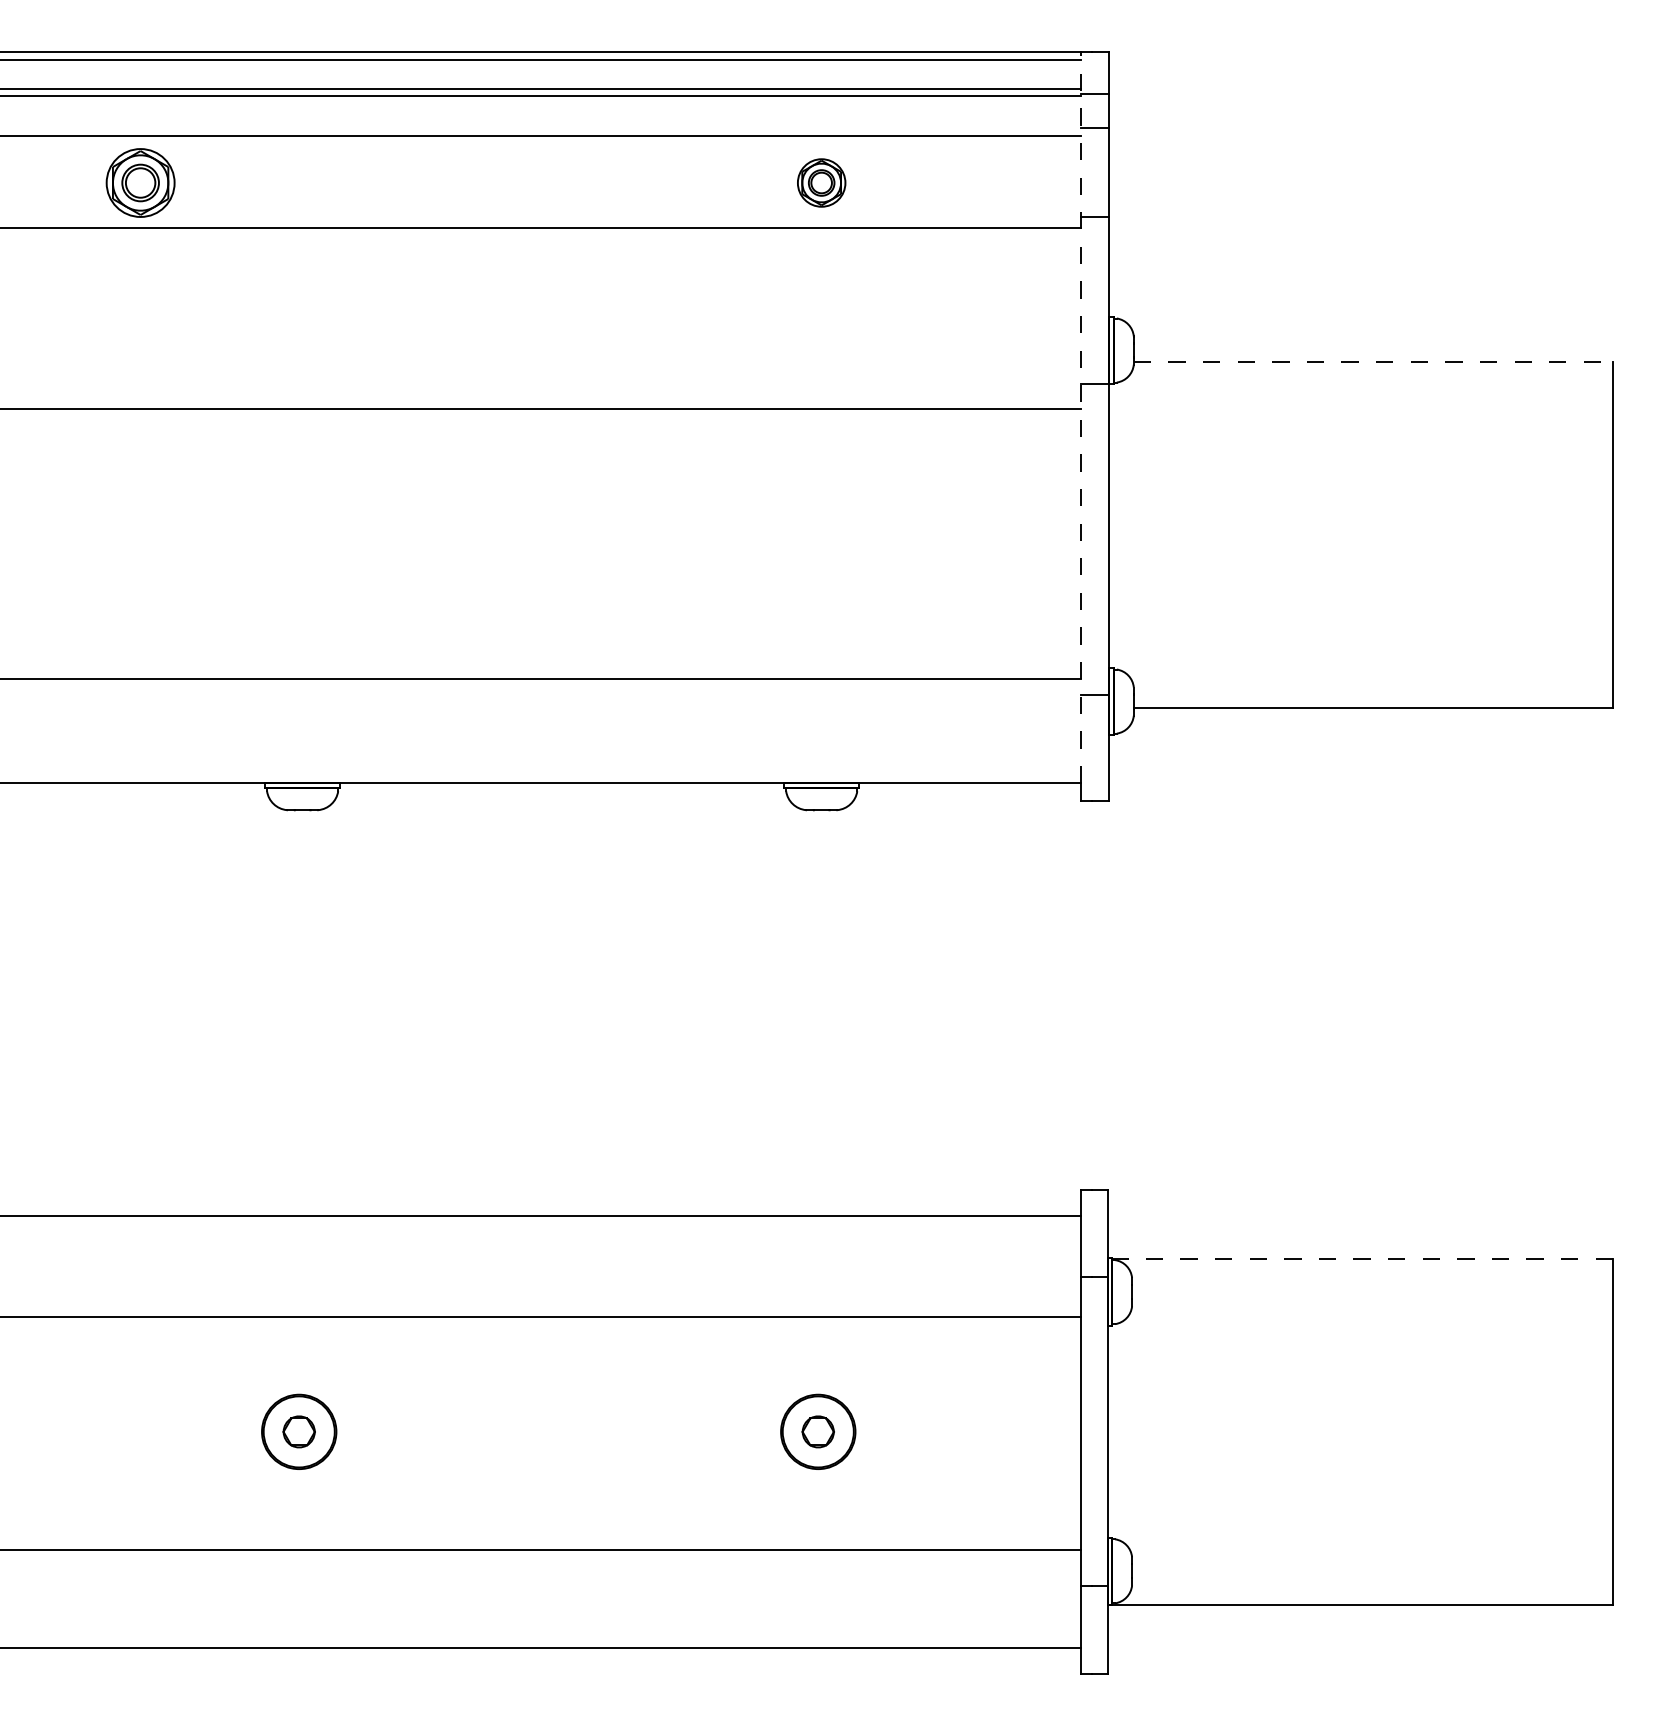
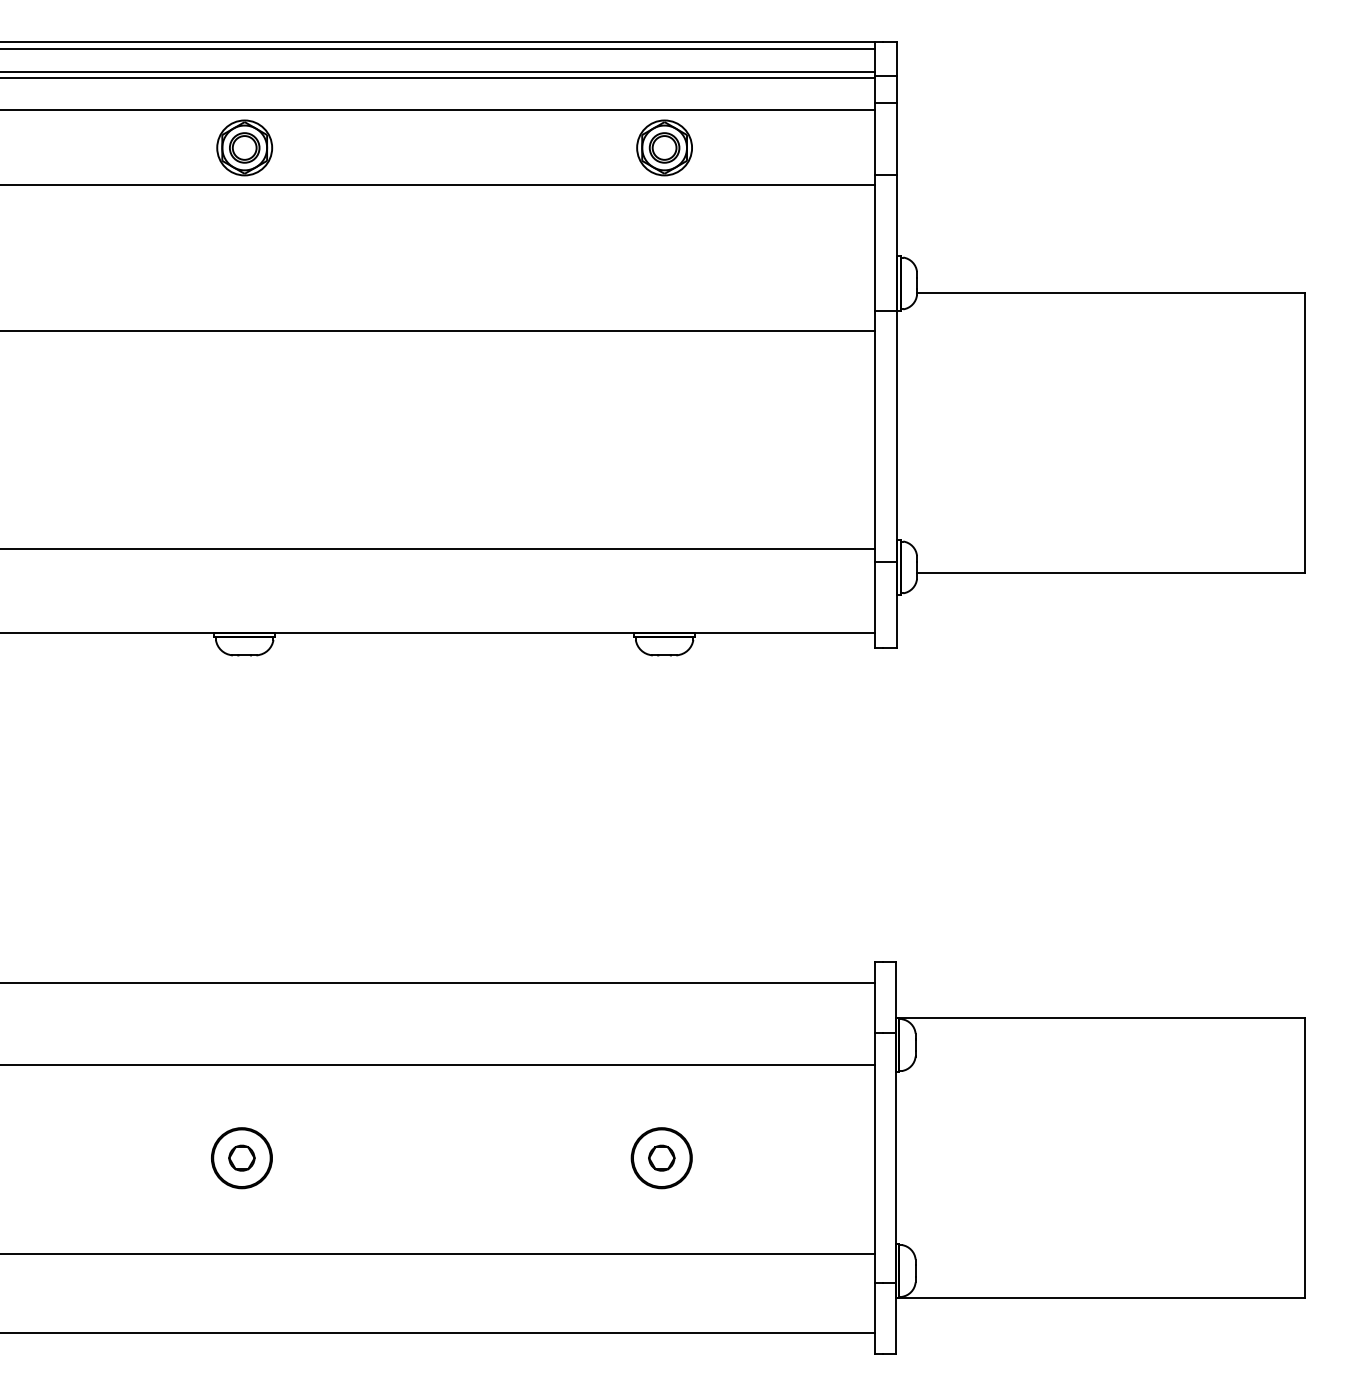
part: (140, 182) -> (244, 147), moved
part: (821, 182) -> (664, 147), size x1.43
line: (1373, 362) -> (1110, 293), dashed -> solid
line: (1081, 417) -> (874, 337), dashed -> solid
line: (1360, 1258) -> (1100, 1017), dashed -> solid

